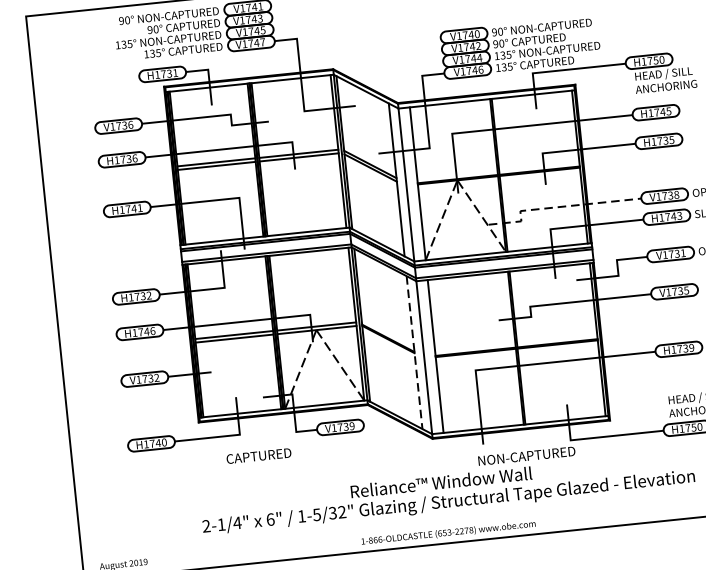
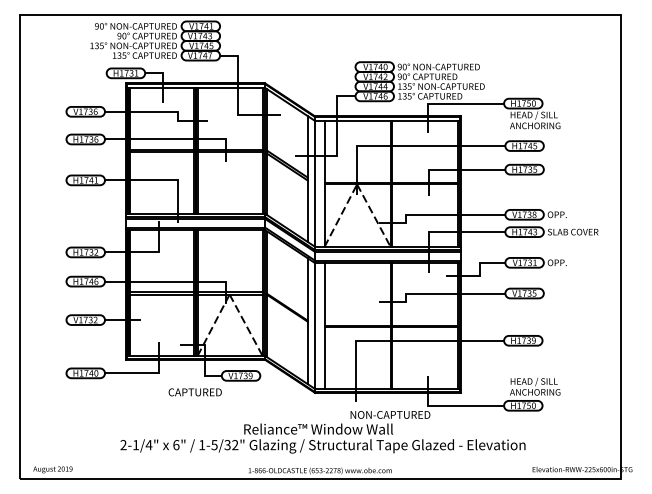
line: (557, 206) -> (436, 214), dashed -> solid
line: (414, 353) -> (307, 321), dashed -> solid
text: (258, 456) -> (194, 392), moved

